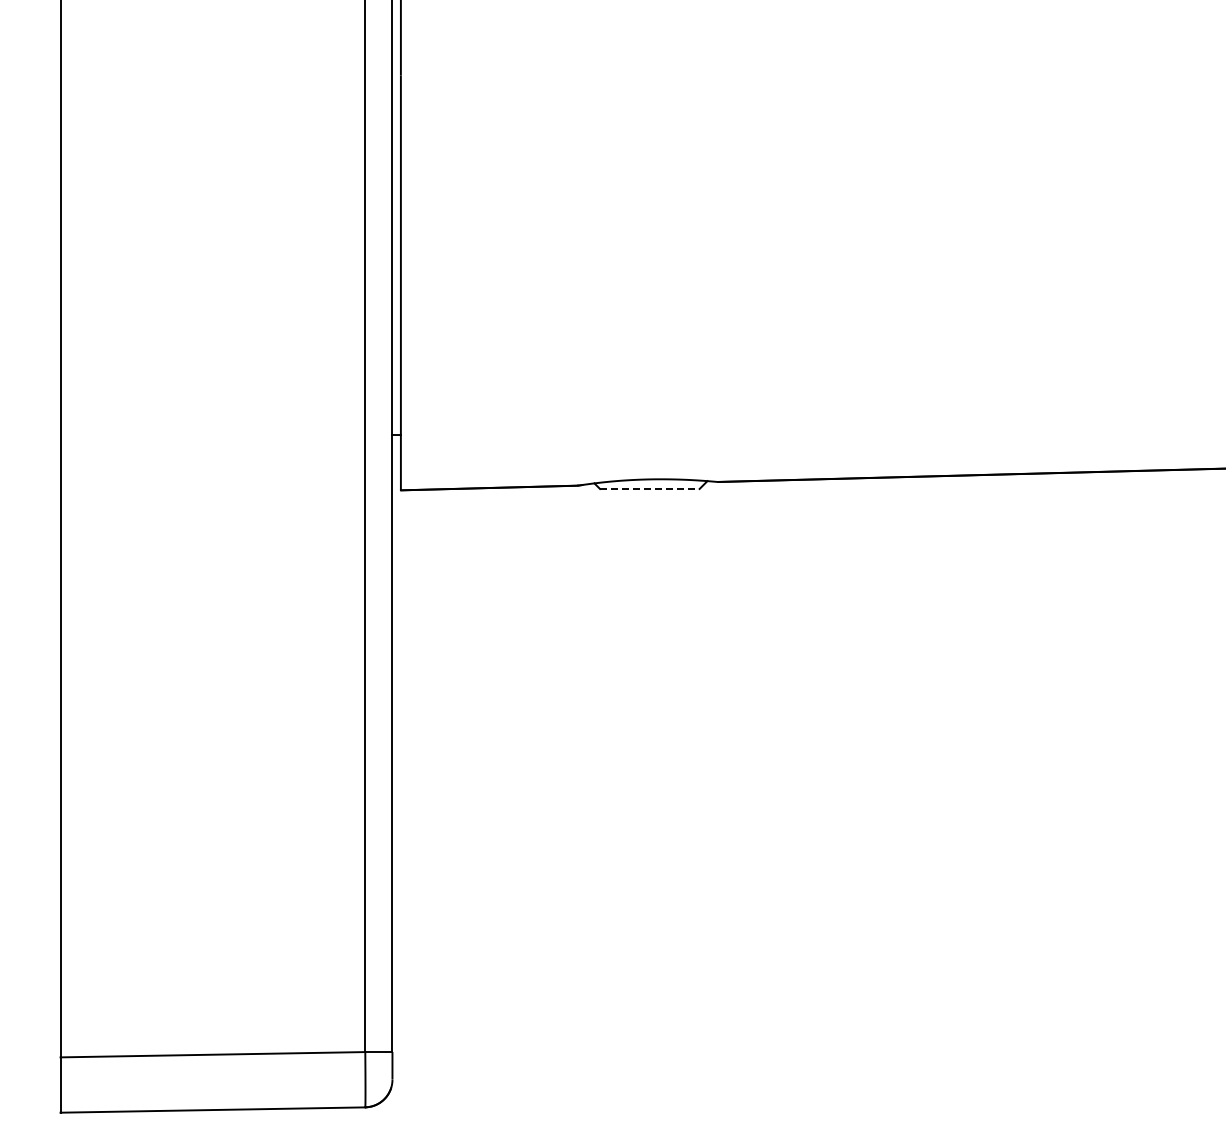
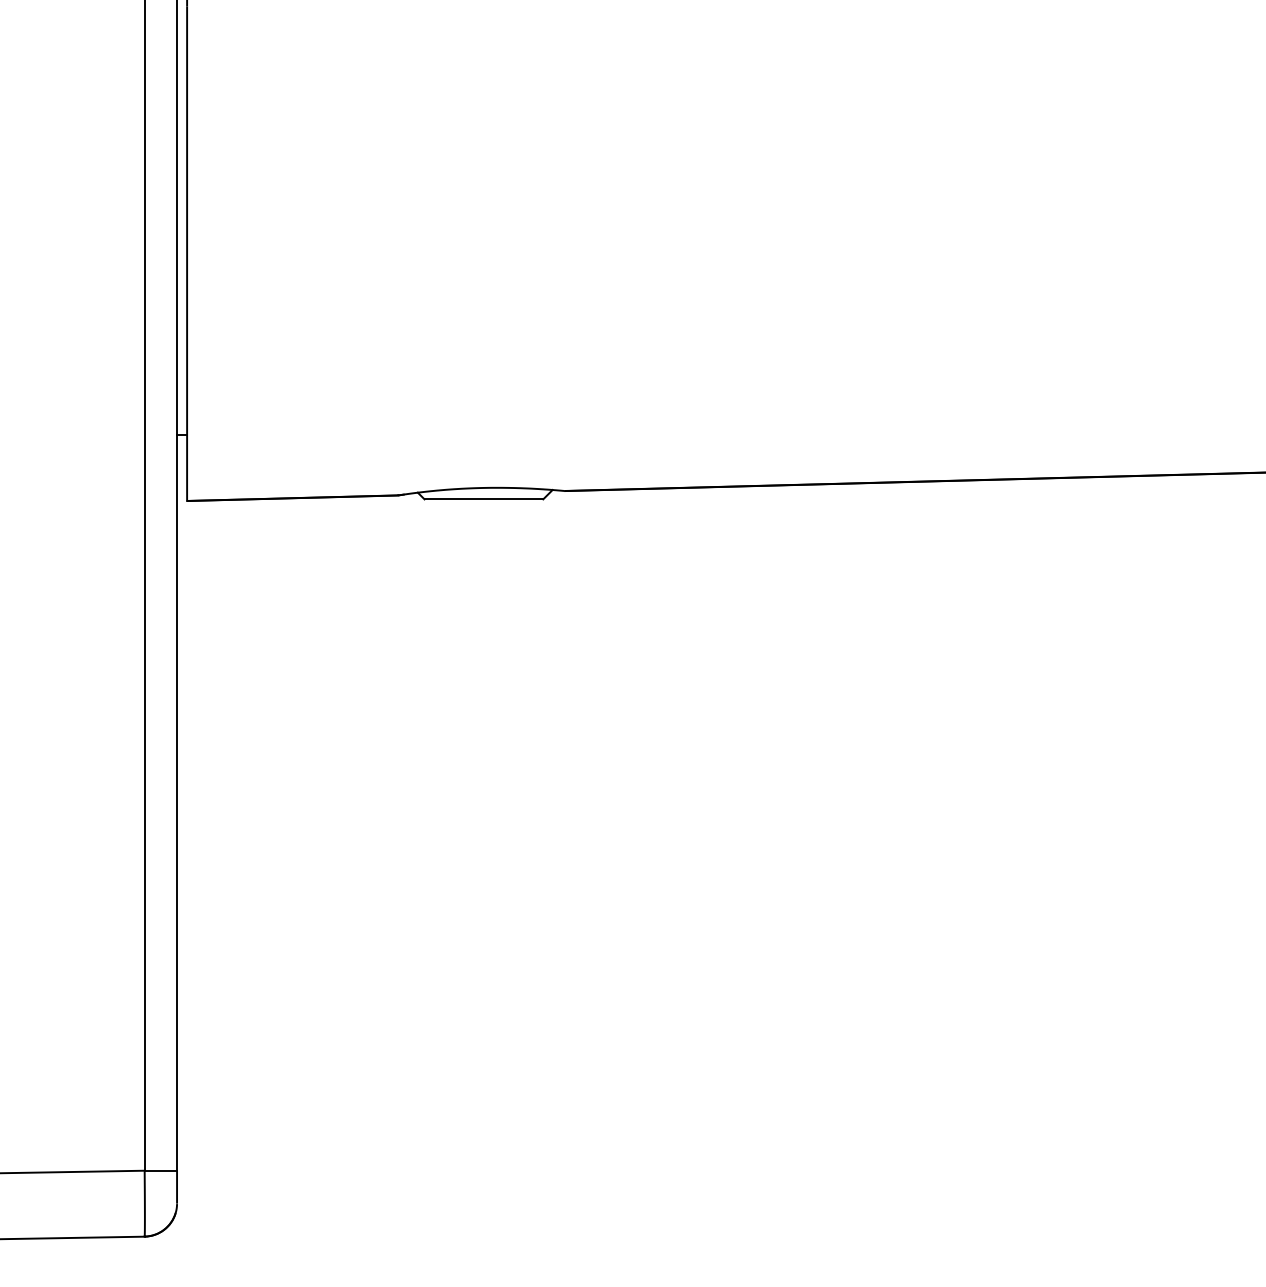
line: (649, 488) -> (483, 498), dashed -> solid

